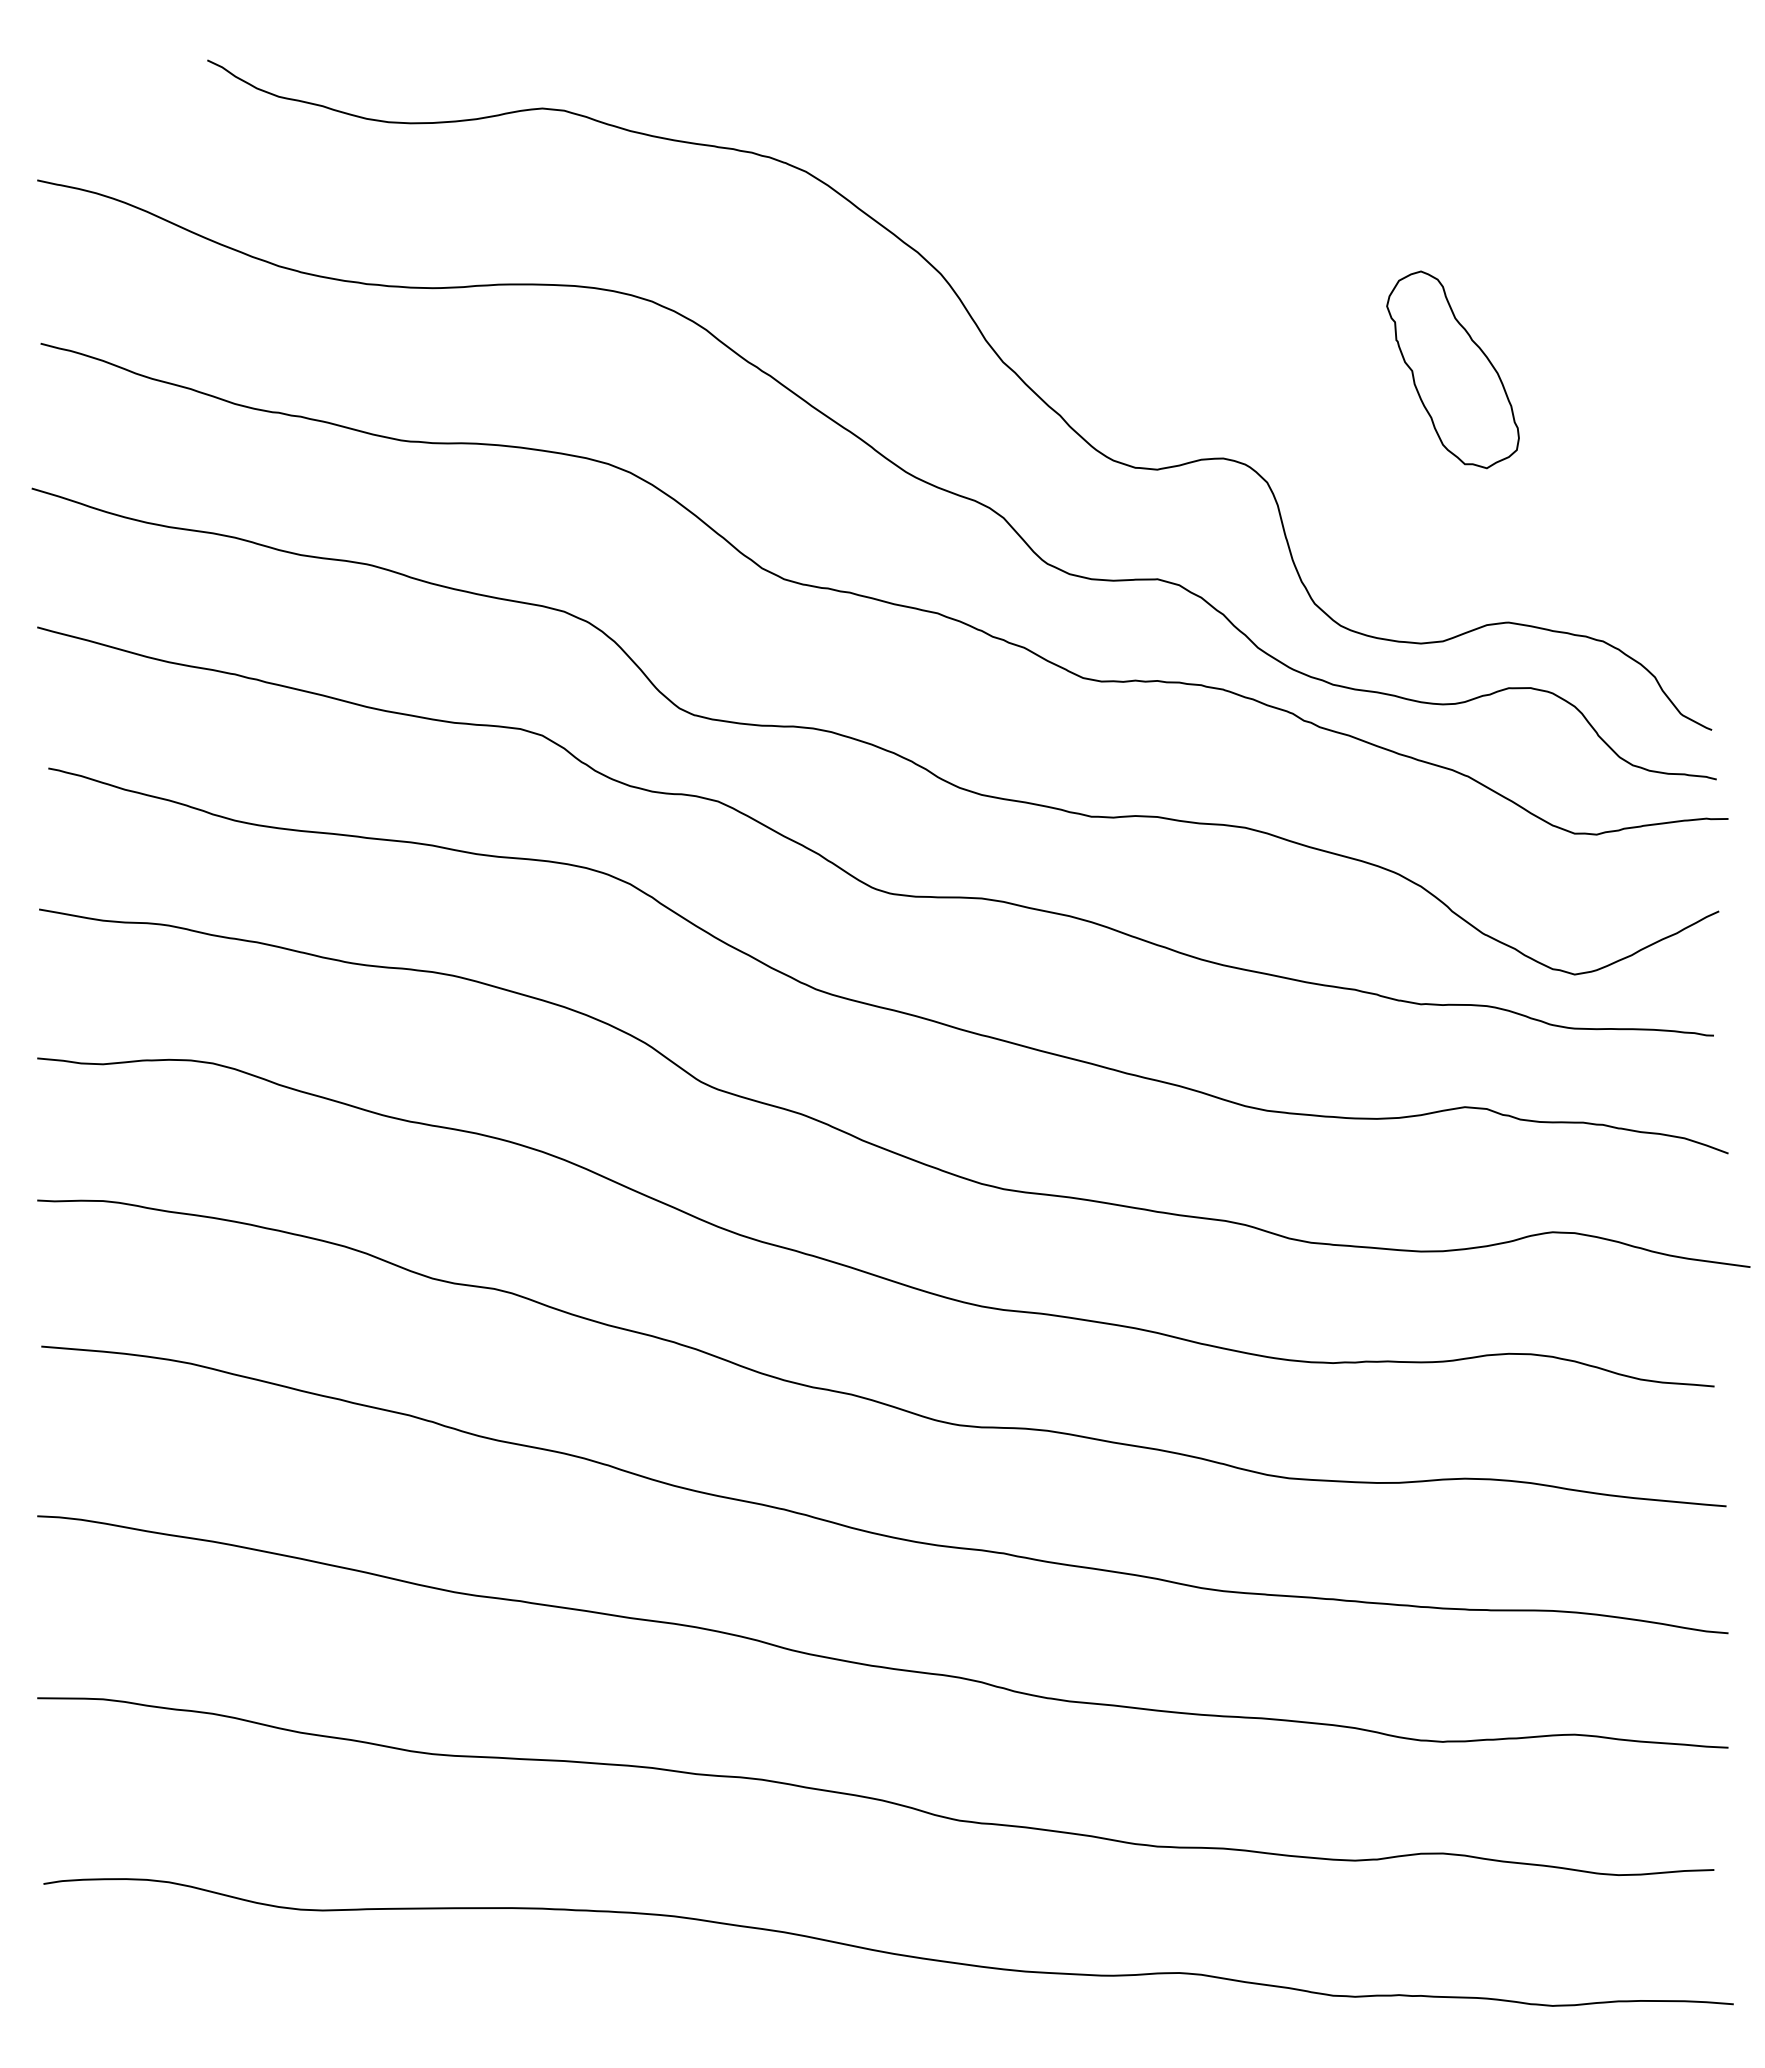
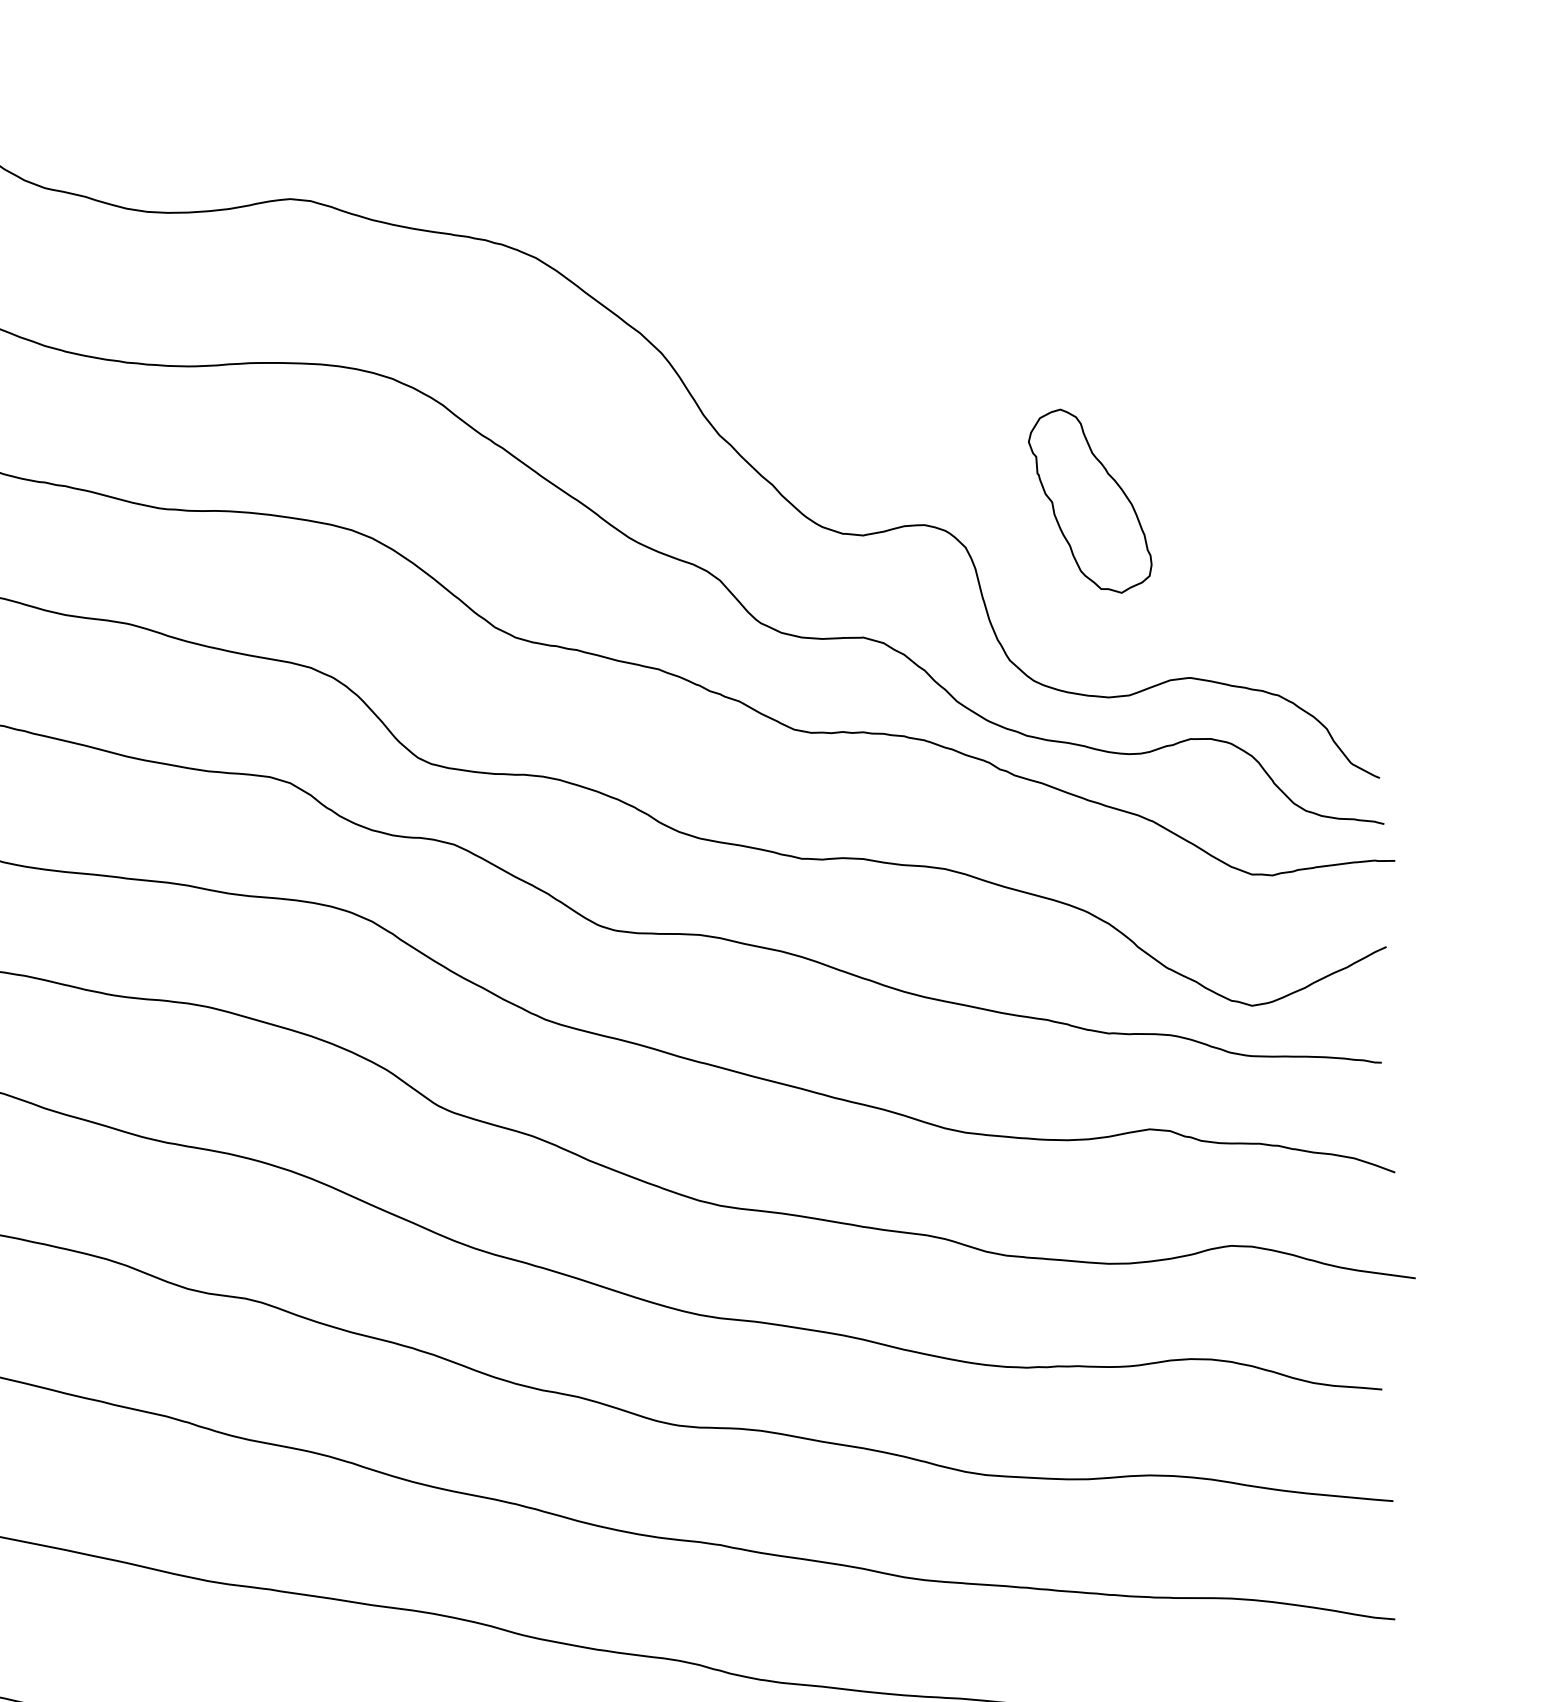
part: (1452, 369) -> (1089, 500), moved

